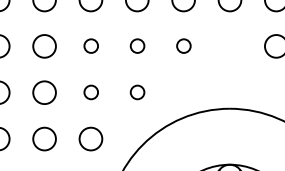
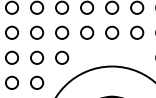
circle: (91, 45) -> (37, 32), size x1.67
circle: (138, 45) -> (62, 32), size x1.67
circle: (184, 45) -> (87, 32), size x1.67
circle: (230, 45) -> (112, 32), added
circle: (91, 92) -> (37, 57), size x1.67
circle: (138, 92) -> (62, 57), size x1.67

